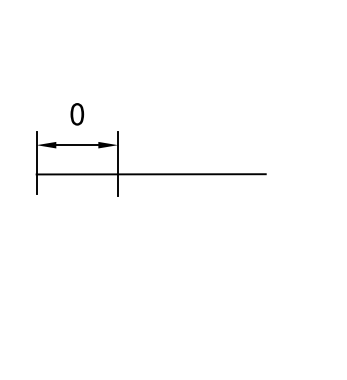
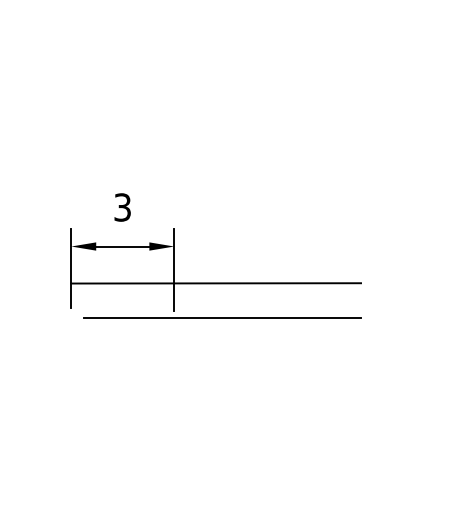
text: (77, 114) -> (122, 207), 0 -> 3
line: (156, 201) -> (222, 317), added

